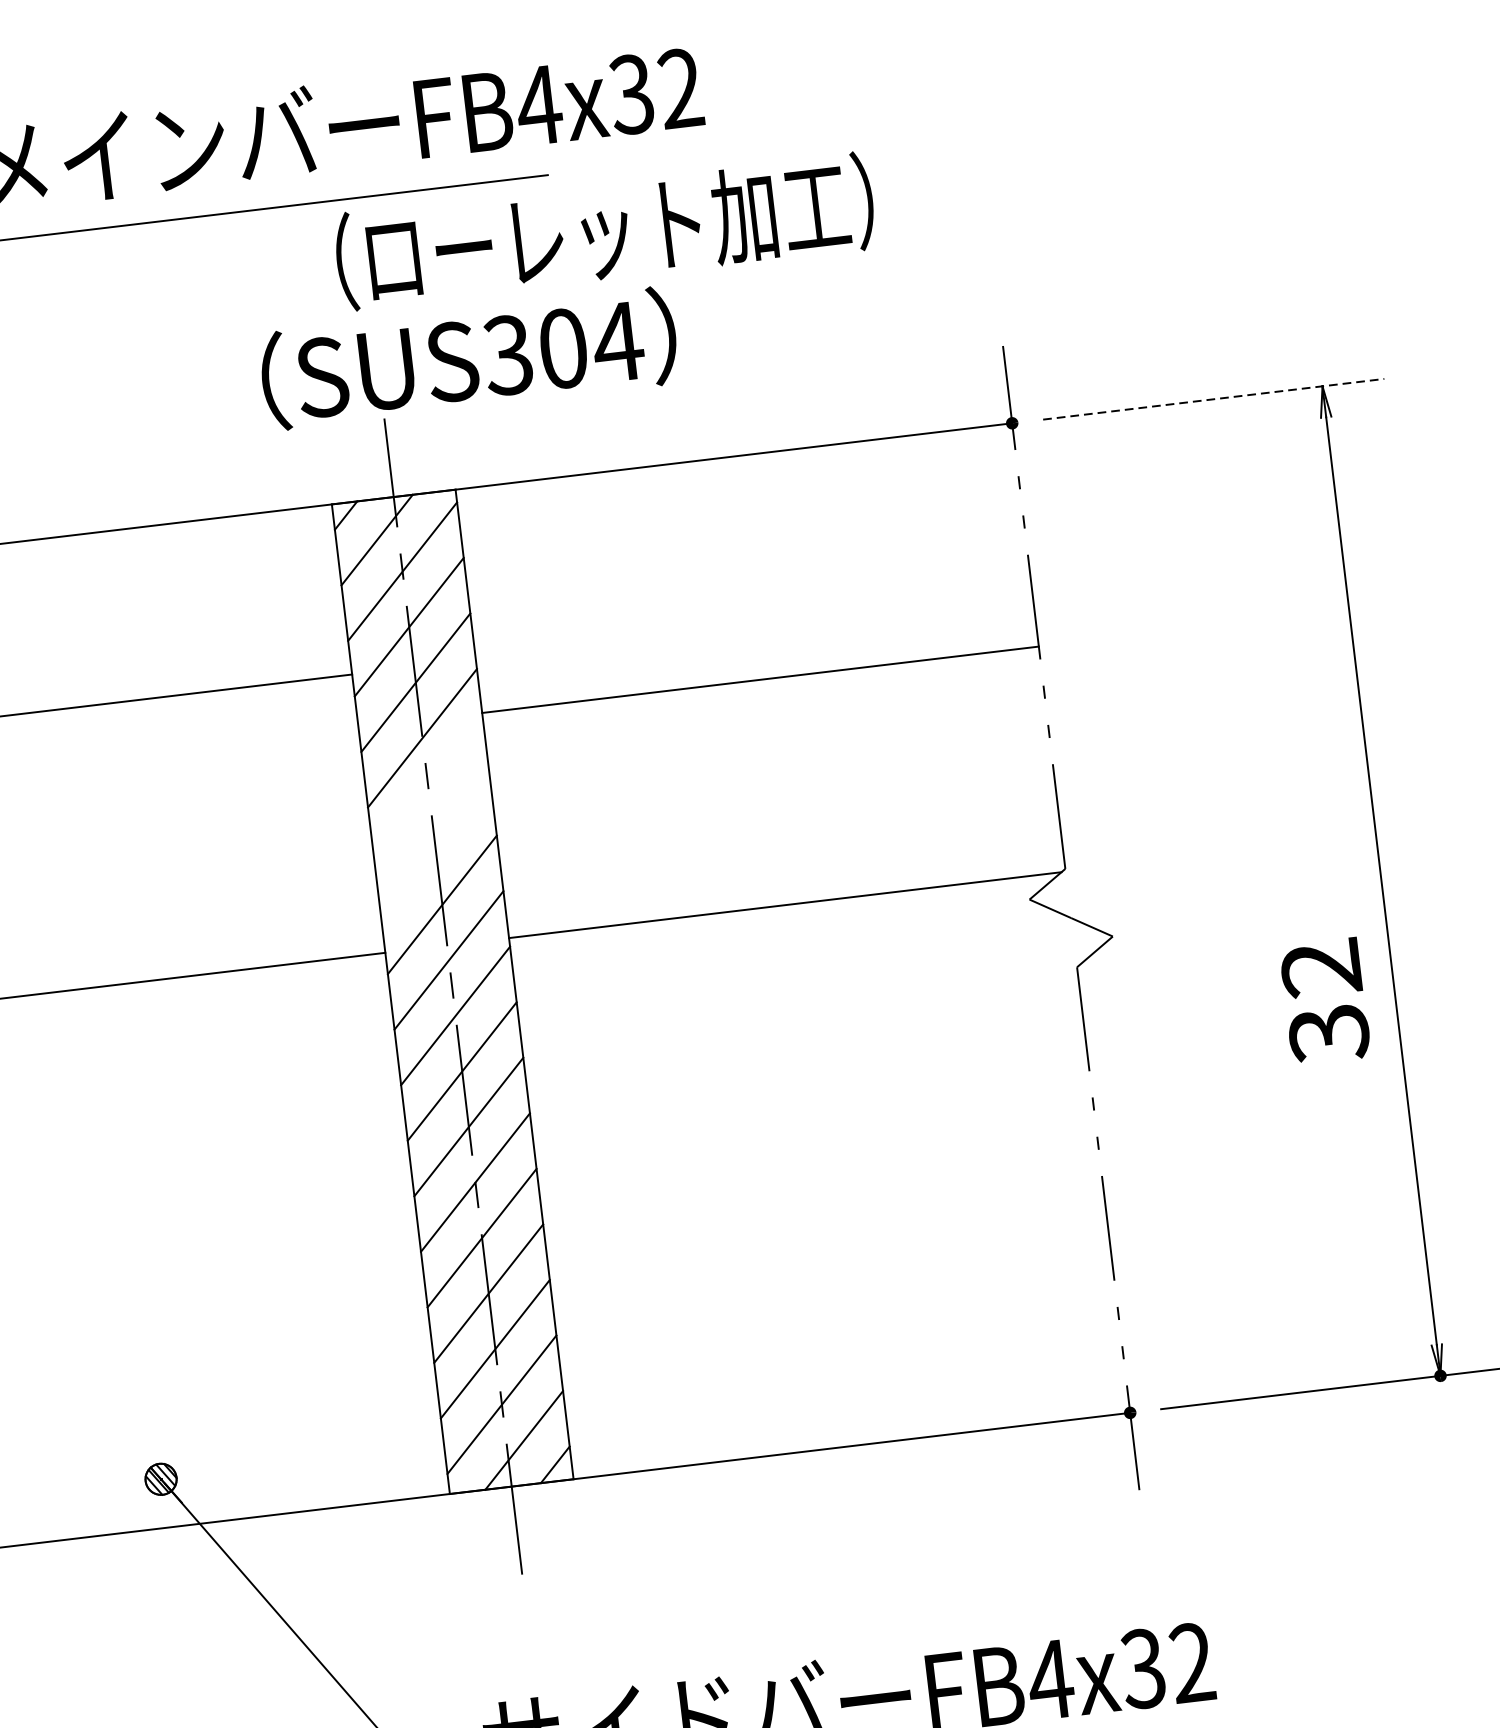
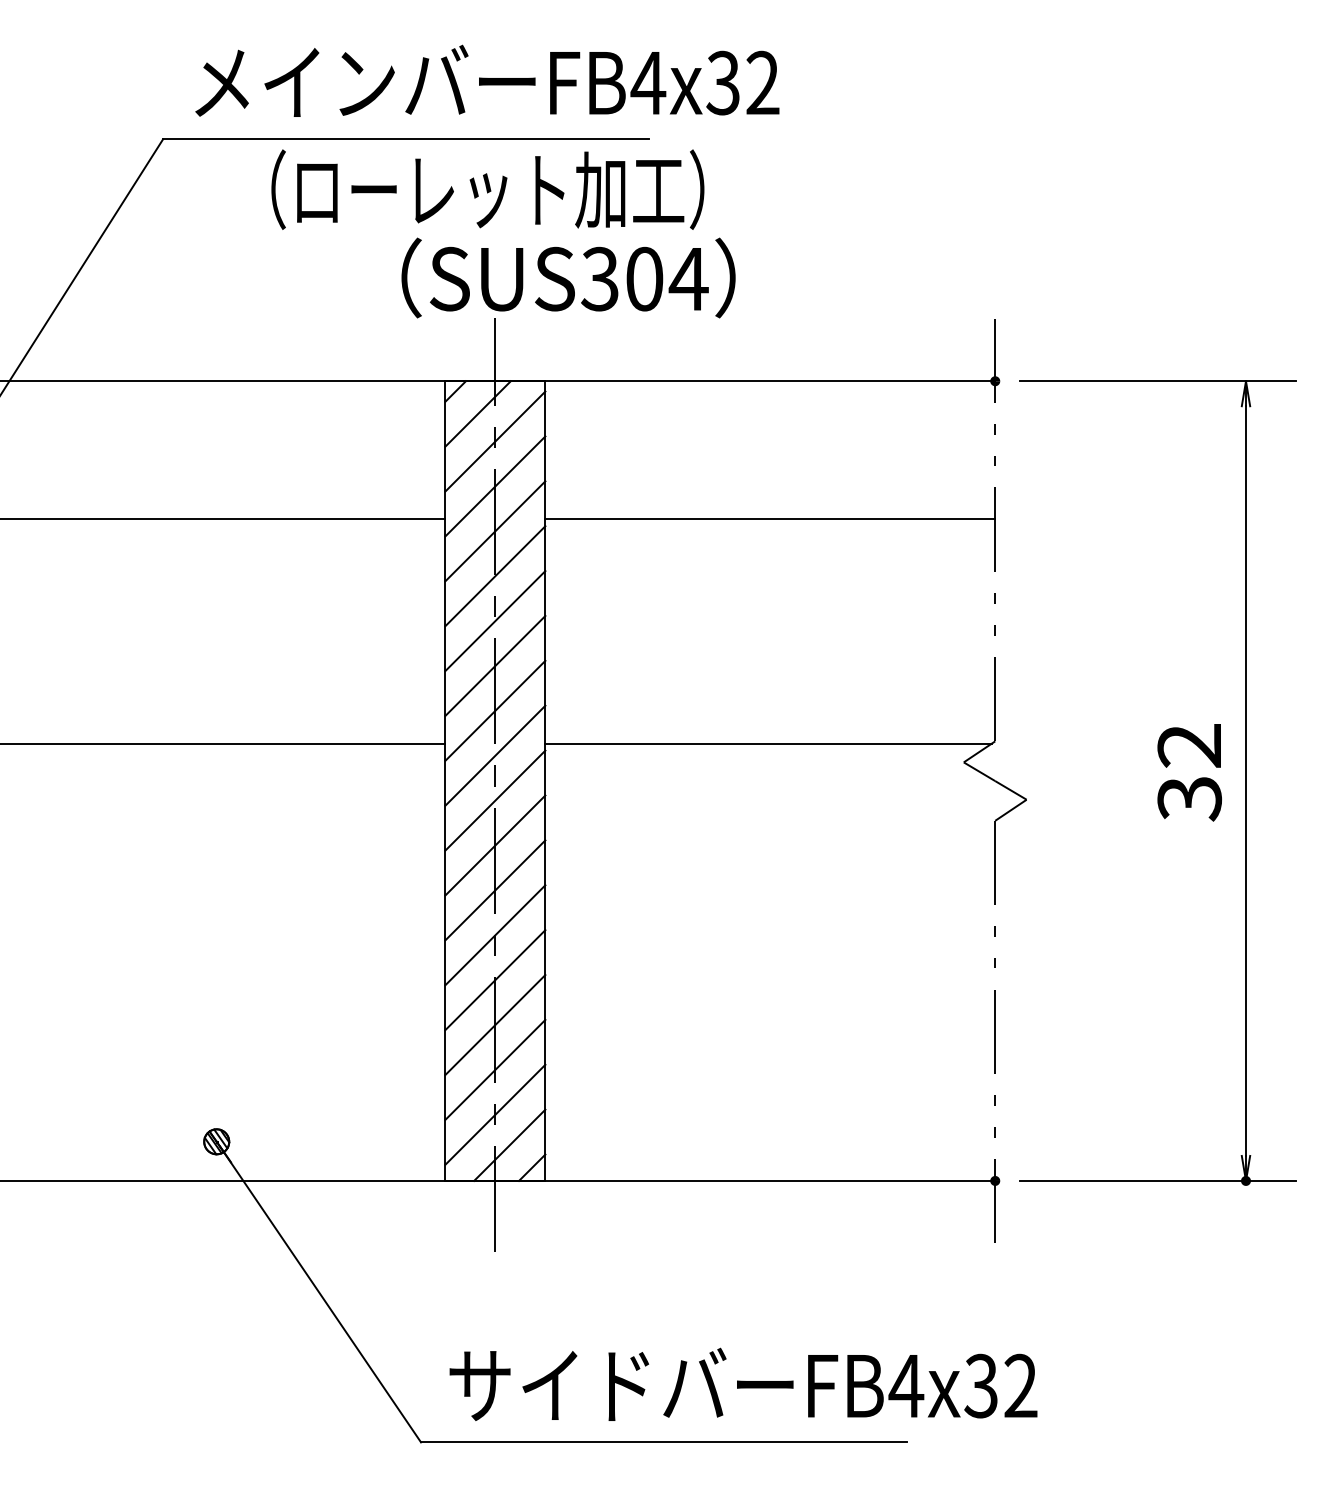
text: (604, 231) -> (487, 189), moved
line: (1214, 399) -> (1158, 381), dashed -> solid
line: (760, 679) -> (770, 518), moved
line: (429, 794) -> (495, 621), added
line: (435, 848) -> (495, 665), added
text: (1324, 1001) -> (1189, 772), moved

